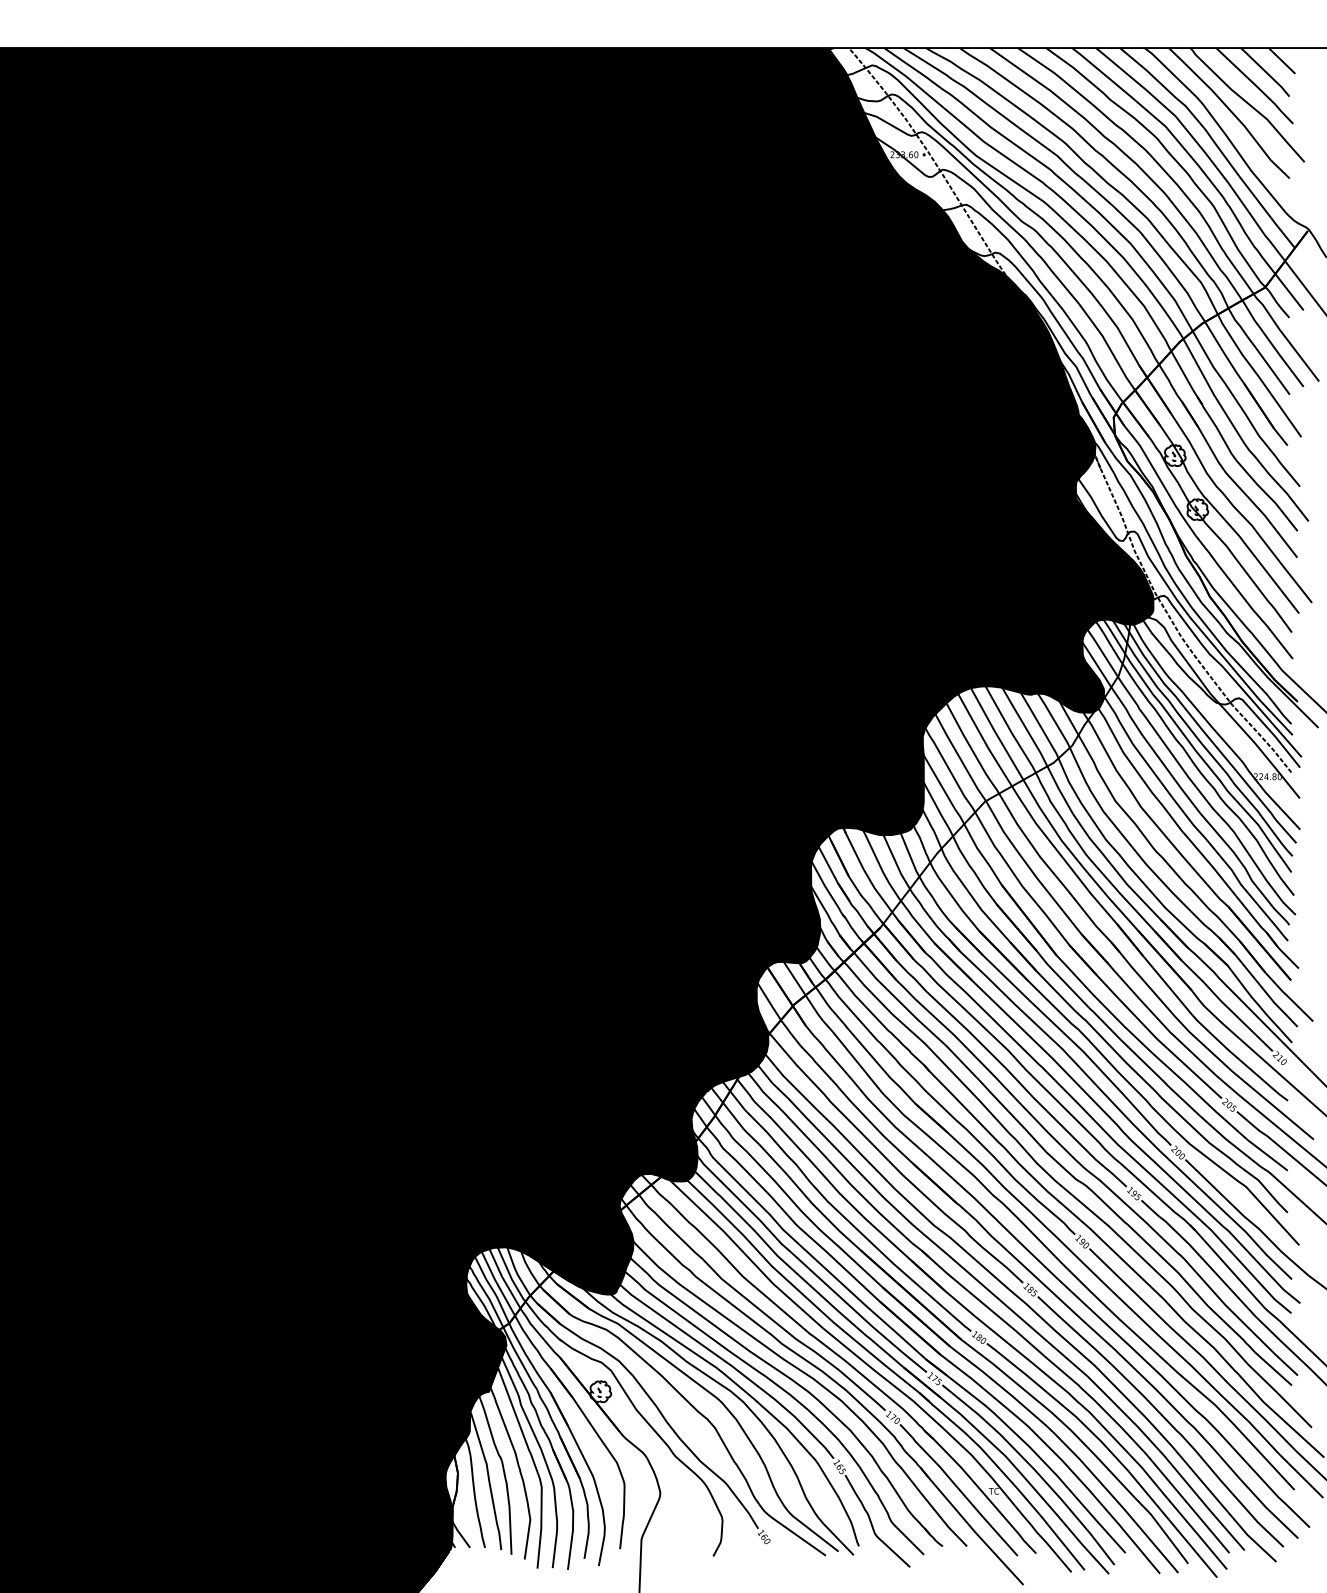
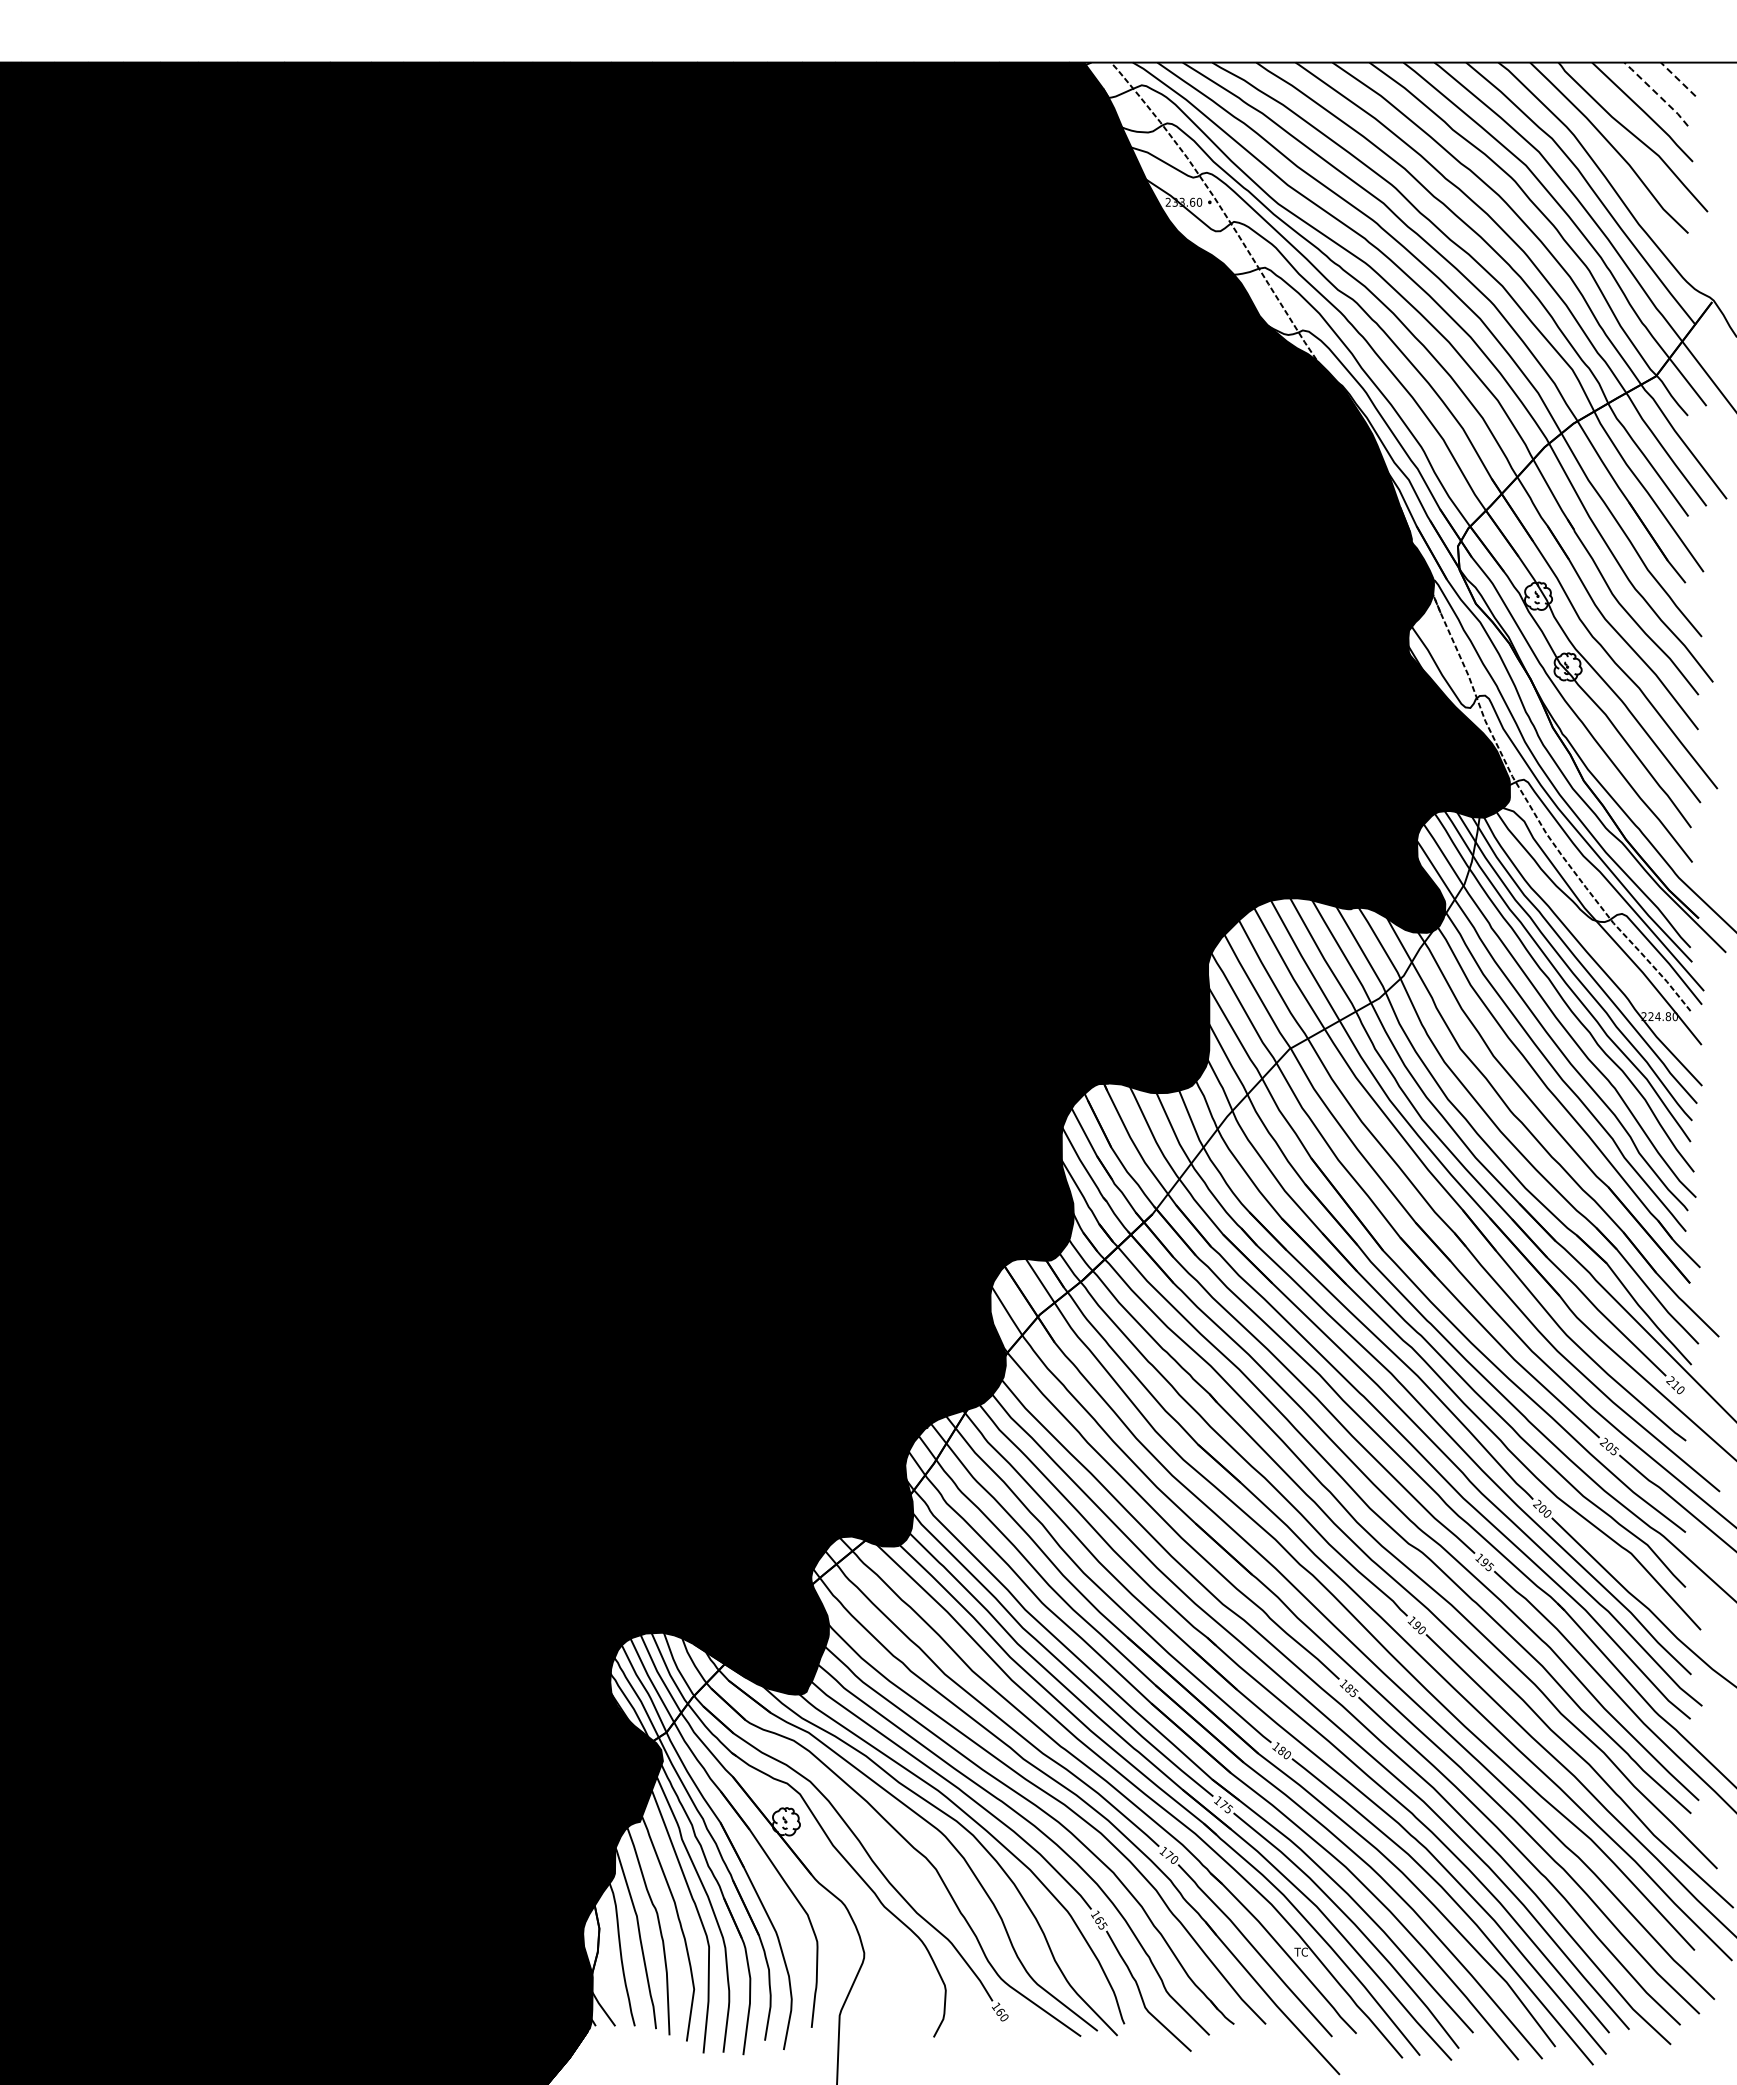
line: (1281, 60) -> (1677, 79), solid -> dashed
line: (1266, 71) -> (1657, 93), solid -> dashed

